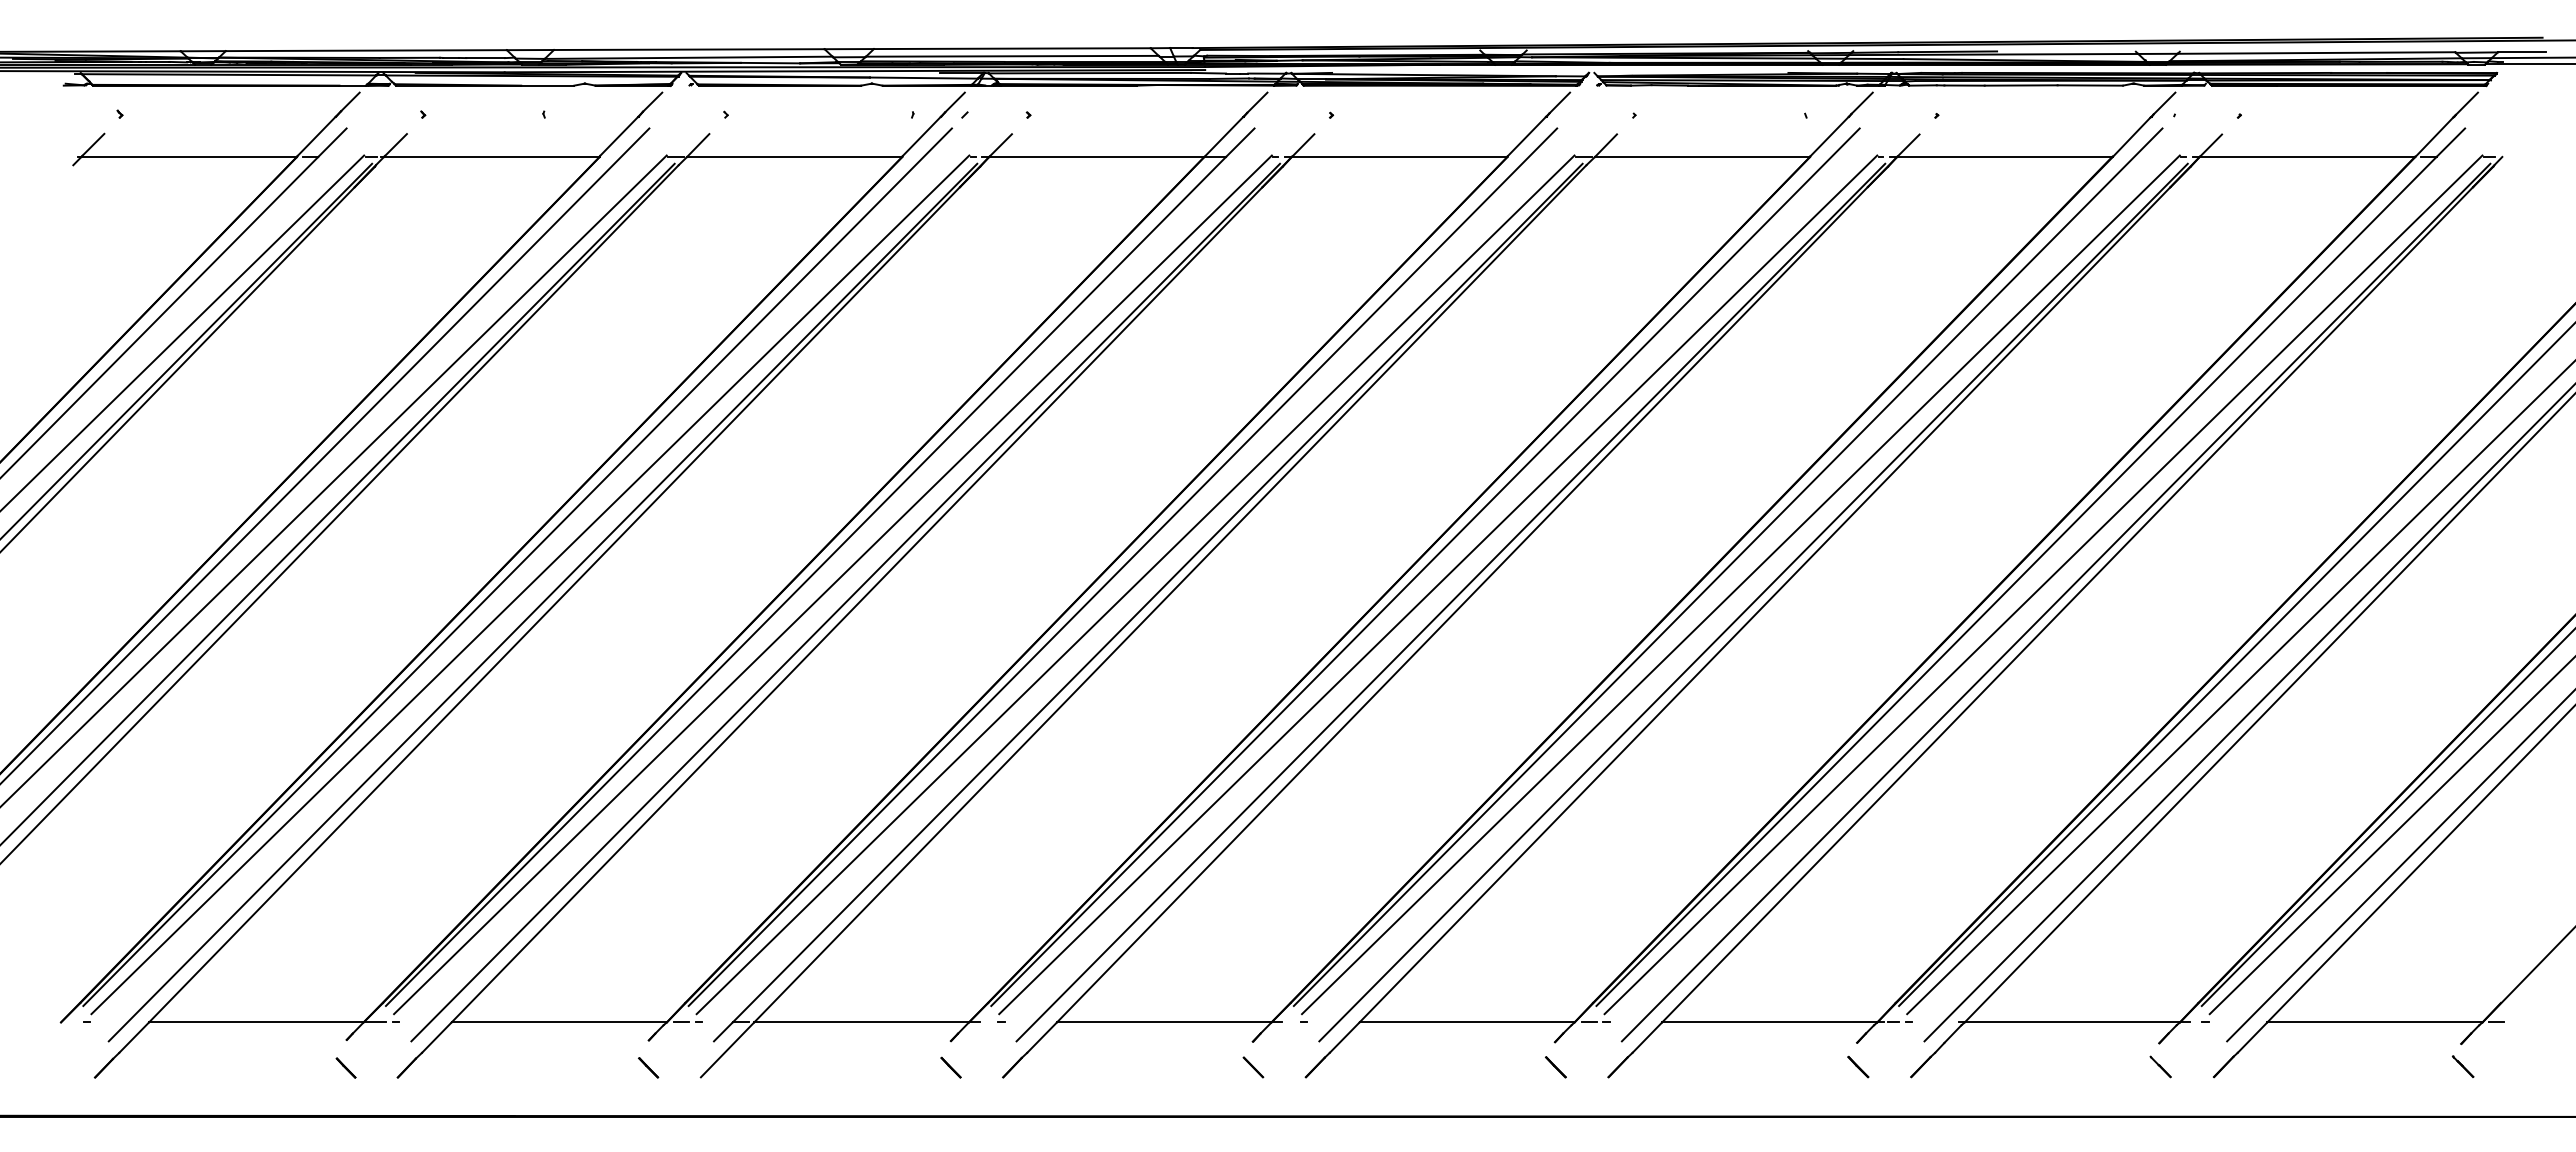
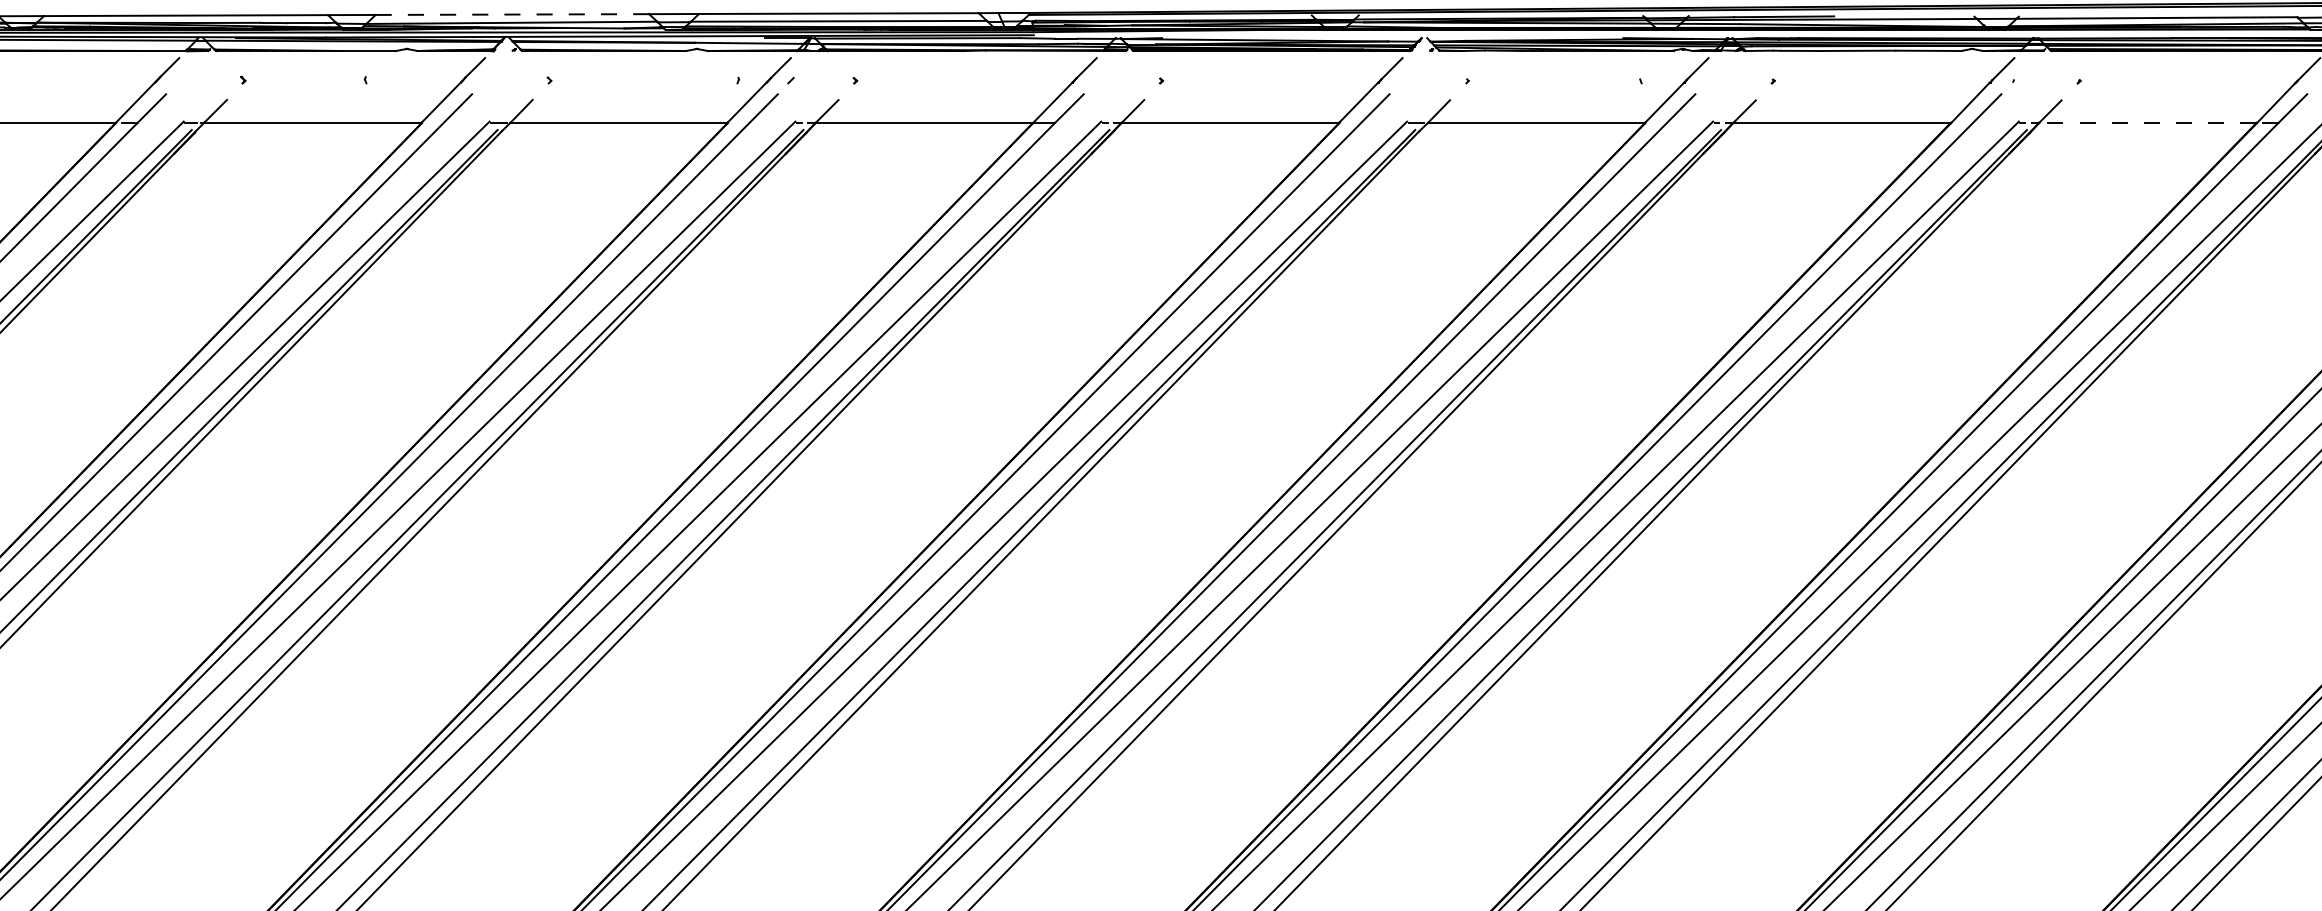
line: (689, 49) -> (512, 14), solid -> dashed
line: (2307, 156) -> (2147, 122), solid -> dashed

